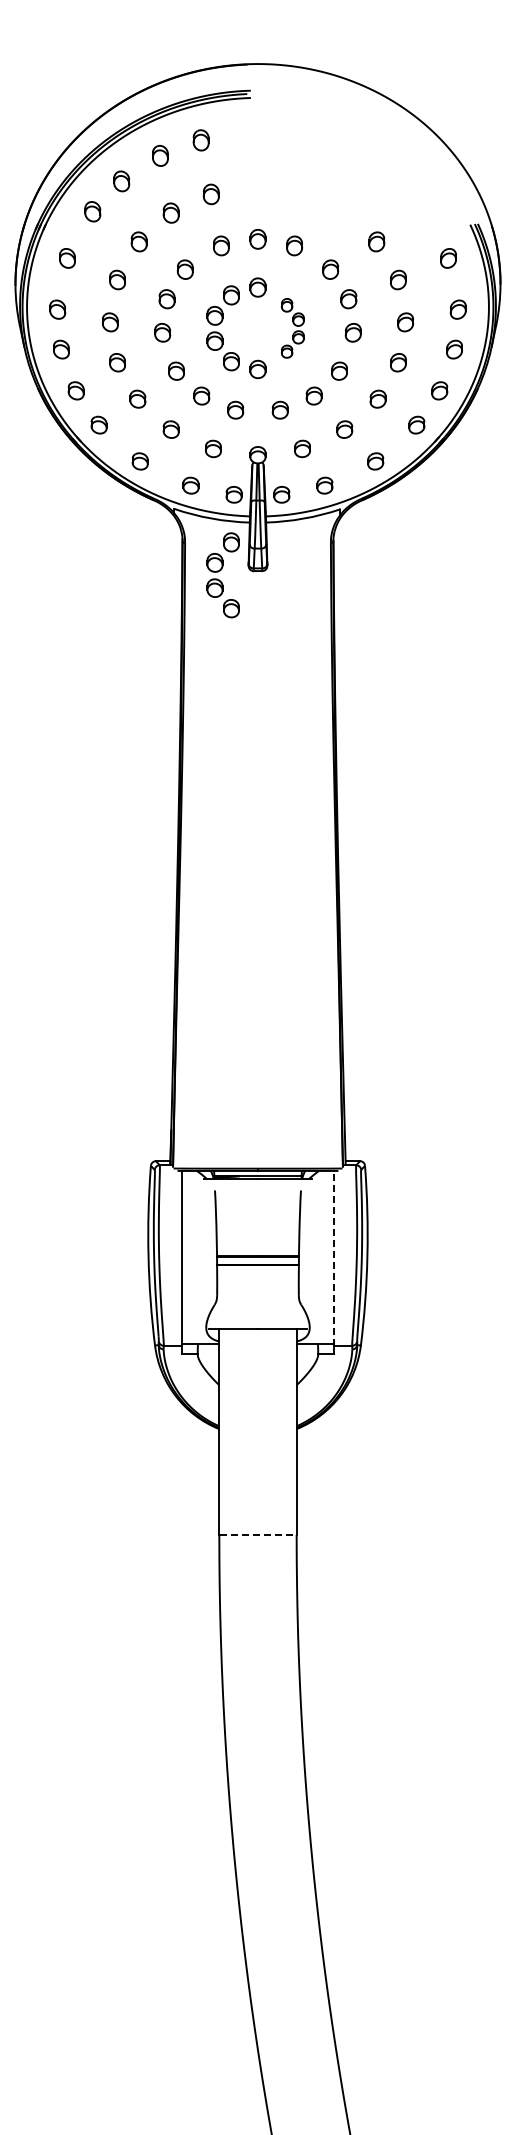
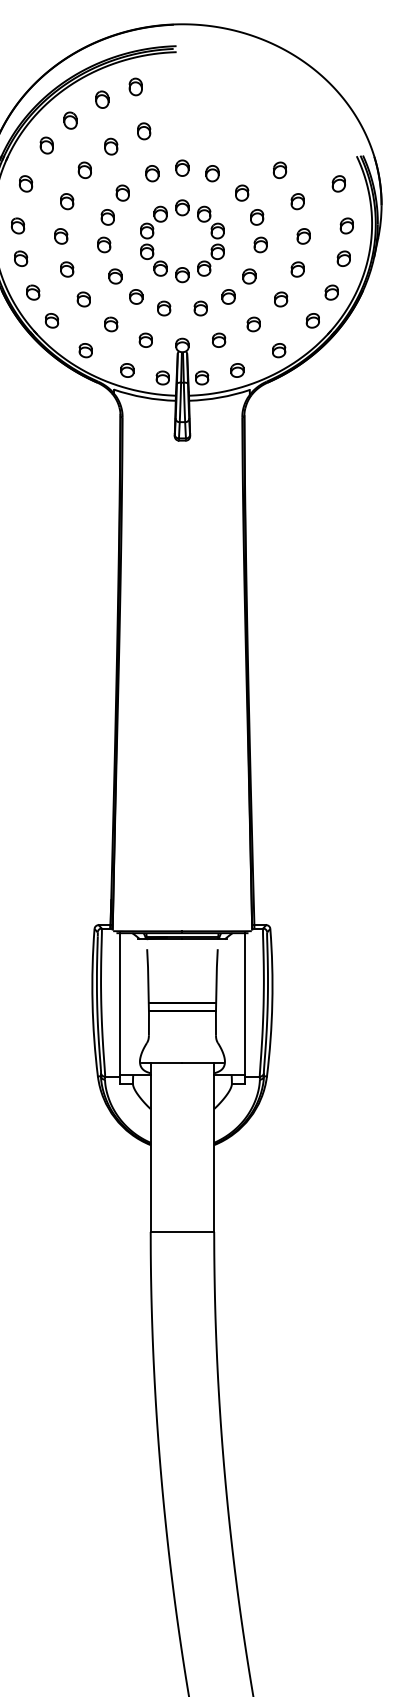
part: (292, 328) -> (210, 241), size x1.43
part: (222, 575) -> (153, 444), removed
line: (333, 1257) -> (244, 1004), dashed -> solid
line: (258, 1534) -> (182, 1231), dashed -> solid

